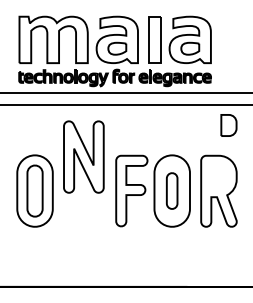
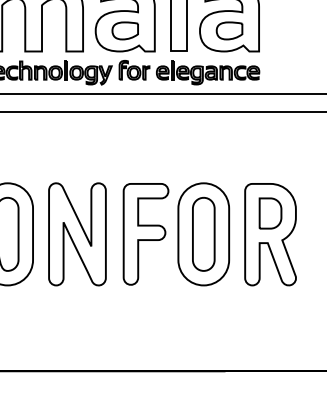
part: (228, 125) -> (269, 213), moved
part: (83, 156) -> (76, 233), moved
part: (171, 190) -> (202, 233), size x1.43

